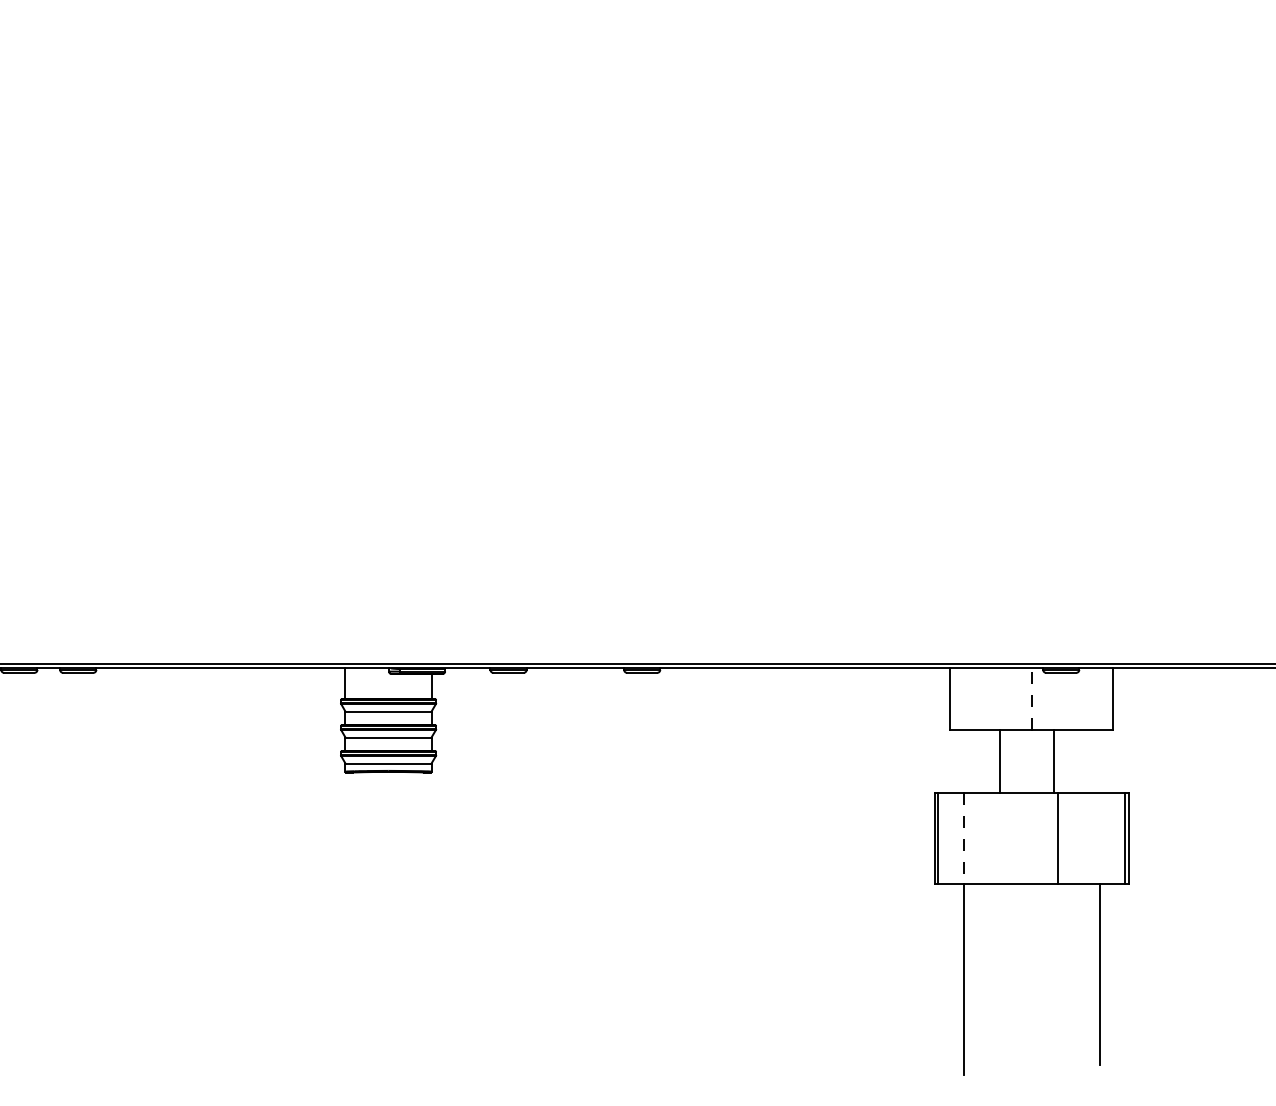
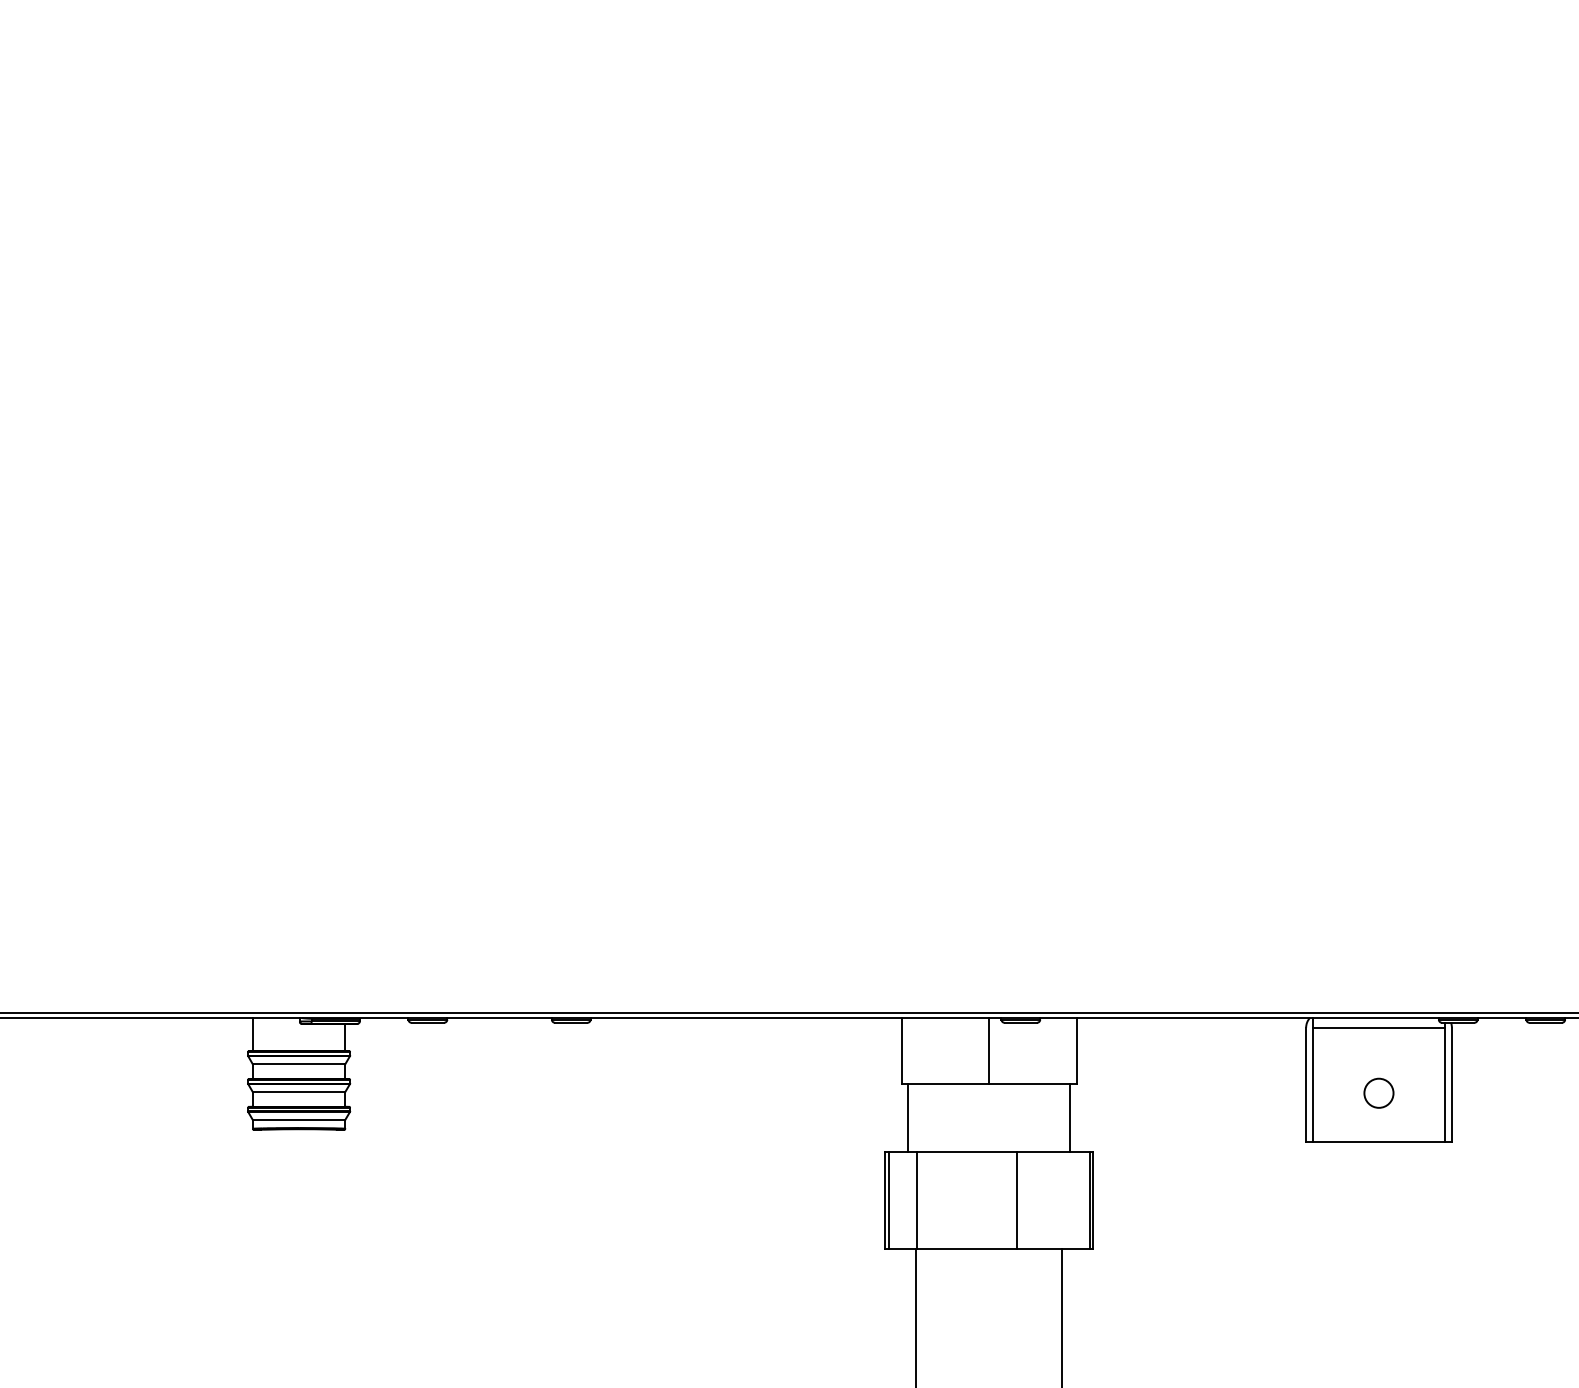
line: (1032, 698) -> (989, 1050), dashed -> solid
line: (1000, 761) -> (908, 1117), moved
line: (1053, 761) -> (1069, 1117), moved
line: (963, 838) -> (916, 1200), dashed -> solid

